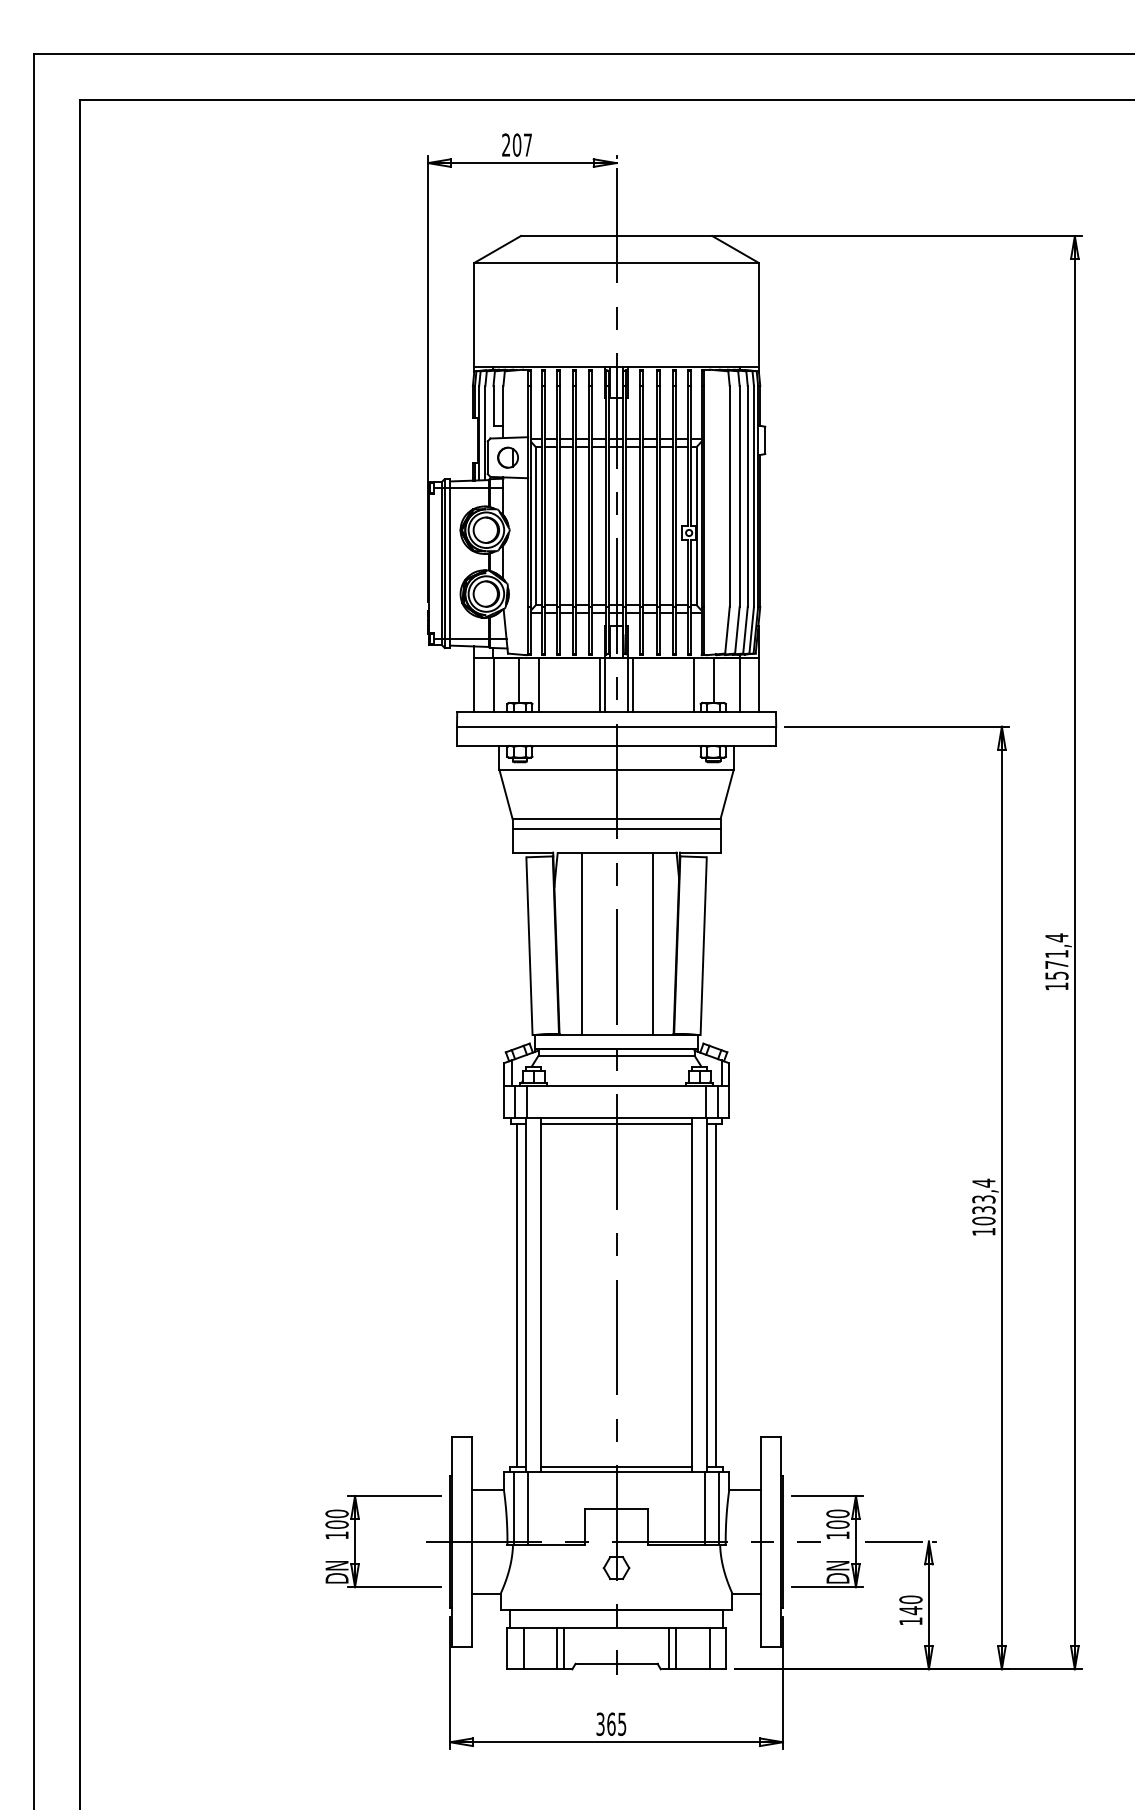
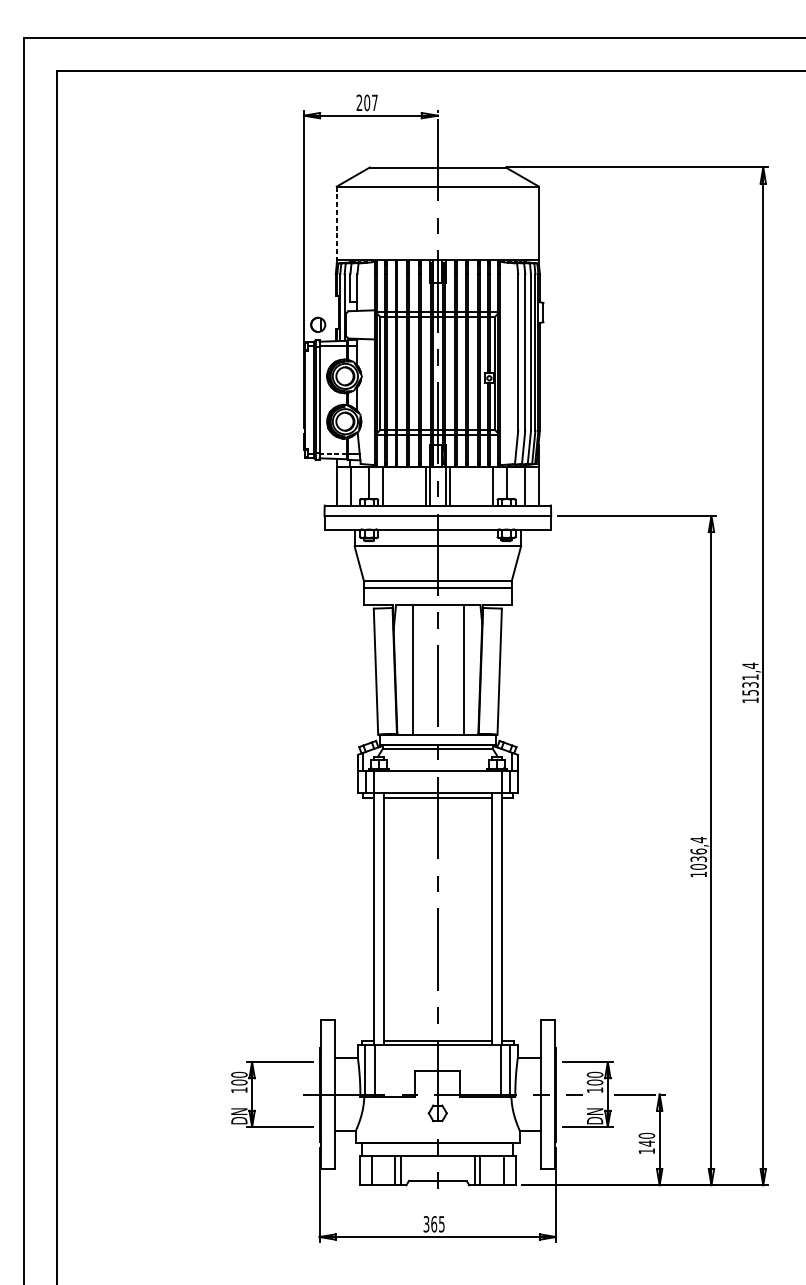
line: (474, 314) -> (336, 223), solid -> dashed
part: (507, 457) -> (317, 324), moved
line: (469, 639) -> (333, 453), solid -> dashed
text: (1056, 964) -> (750, 684), 1571,4 -> 1531,4
text: (983, 1199) -> (698, 851), 1033,4 -> 1036,4
line: (516, 1294) -> (366, 919), removed
line: (716, 1294) -> (508, 919), removed

